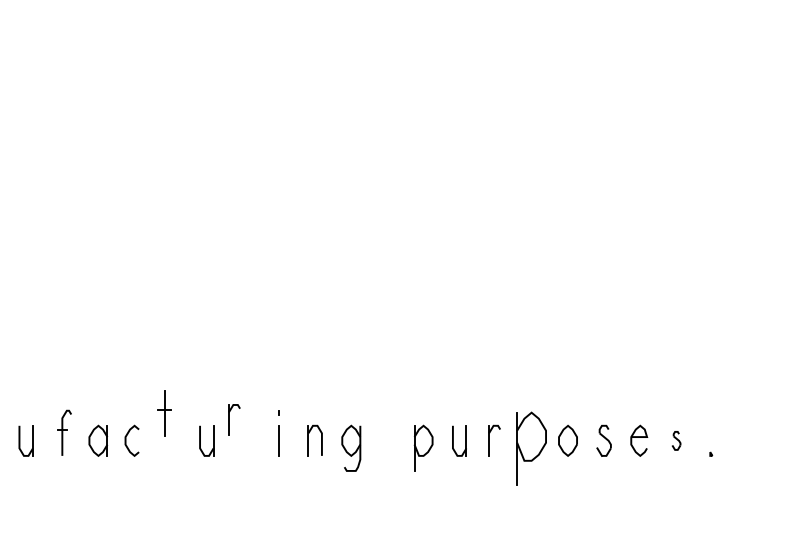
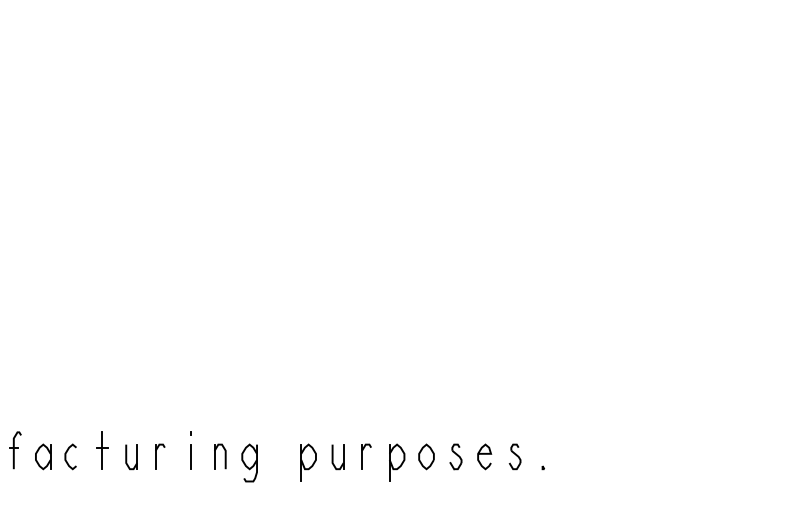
part: (164, 413) -> (102, 450), moved
part: (234, 419) -> (160, 456), moved
part: (675, 440) -> (514, 456), size x1.67
part: (532, 447) -> (397, 462), size x0.62

